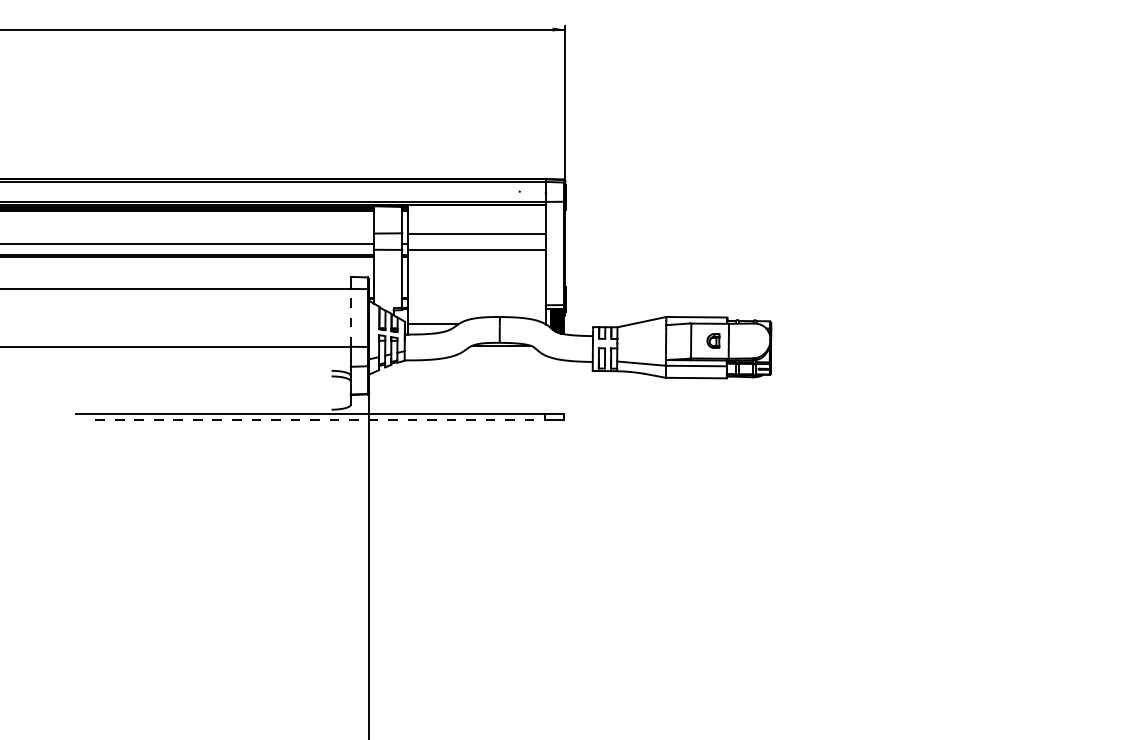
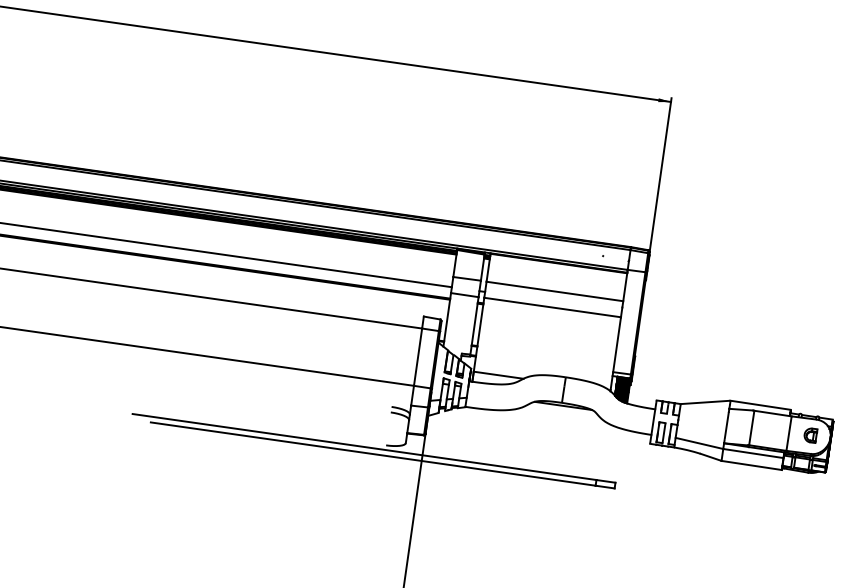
line: (350, 317) -> (417, 356), dashed -> solid
part: (713, 340) -> (810, 434), moved
line: (320, 420) -> (373, 454), dashed -> solid

